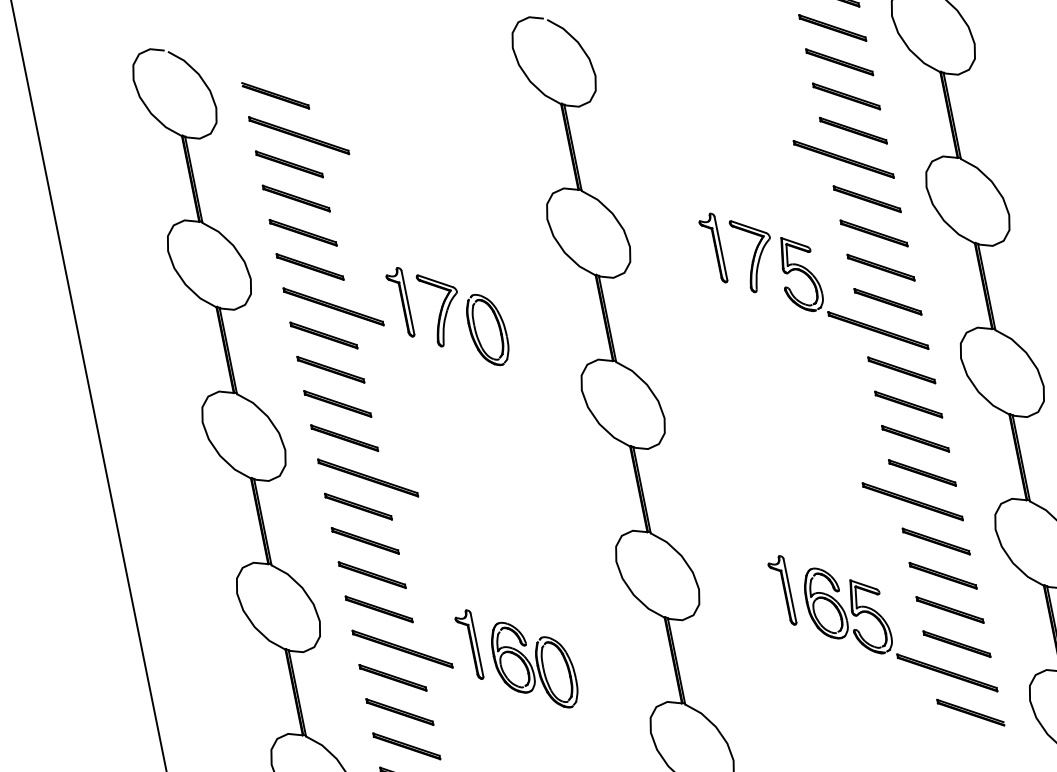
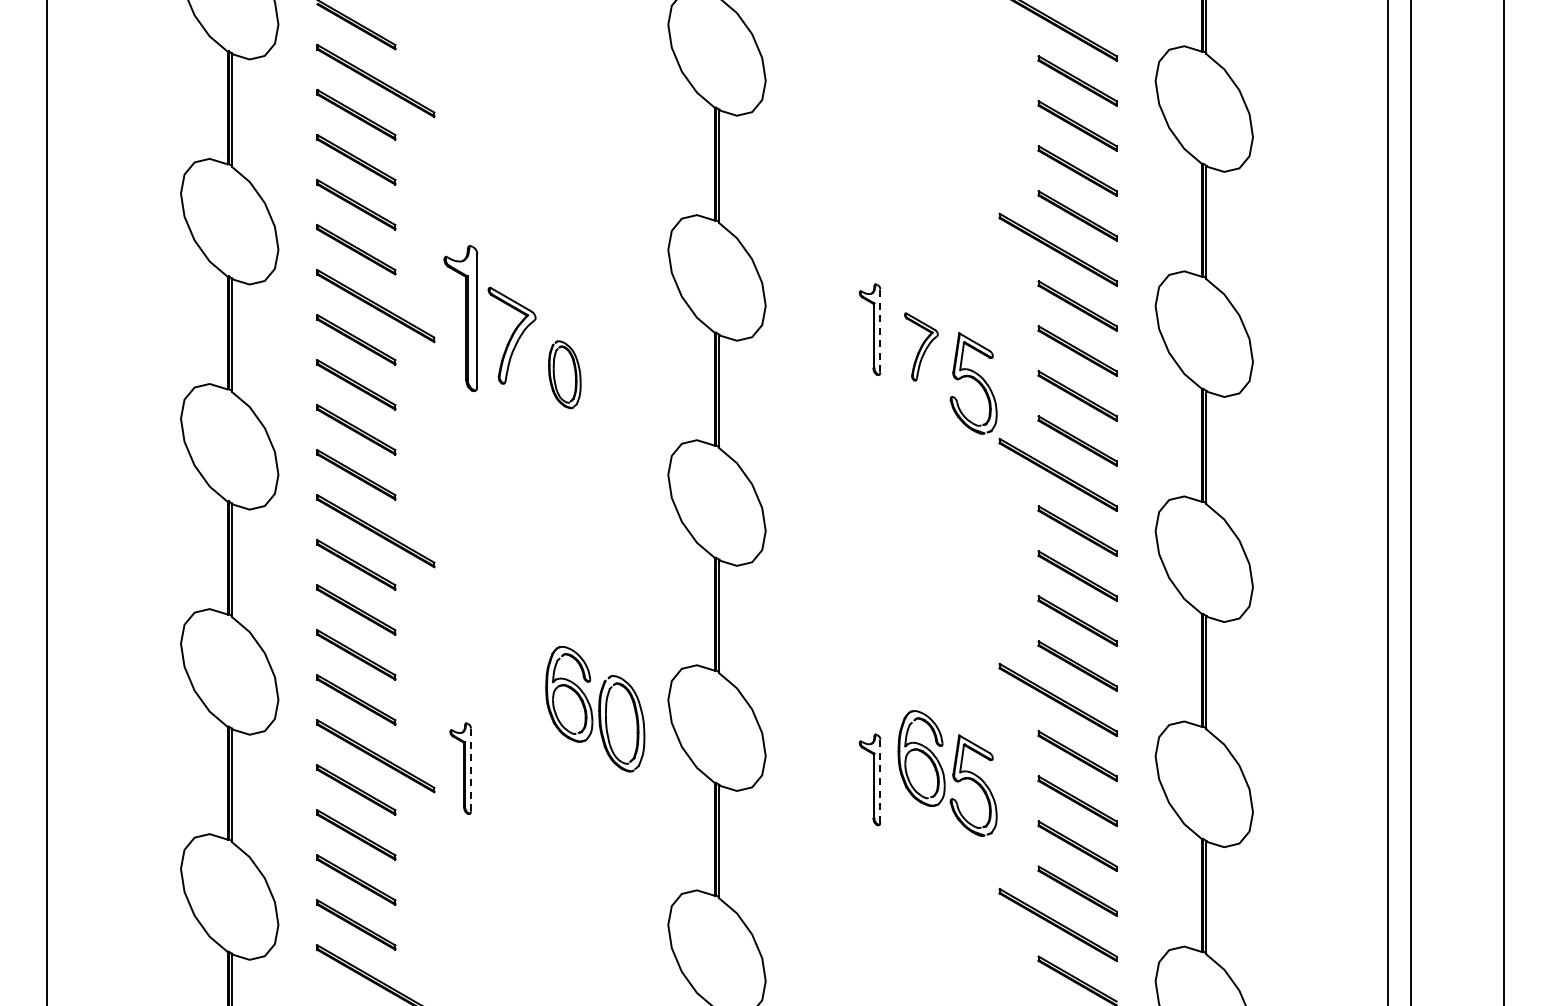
line: (721, 248) -> (880, 330), solid -> dashed
part: (754, 253) -> (921, 346), size x0.7
part: (399, 303) -> (460, 318), size x1.6
part: (487, 329) -> (564, 374), size x0.7
line: (790, 590) -> (880, 780), solid -> dashed
part: (847, 611) -> (947, 773), moved
line: (476, 644) -> (470, 769), solid -> dashed
part: (534, 665) -> (595, 709), moved

